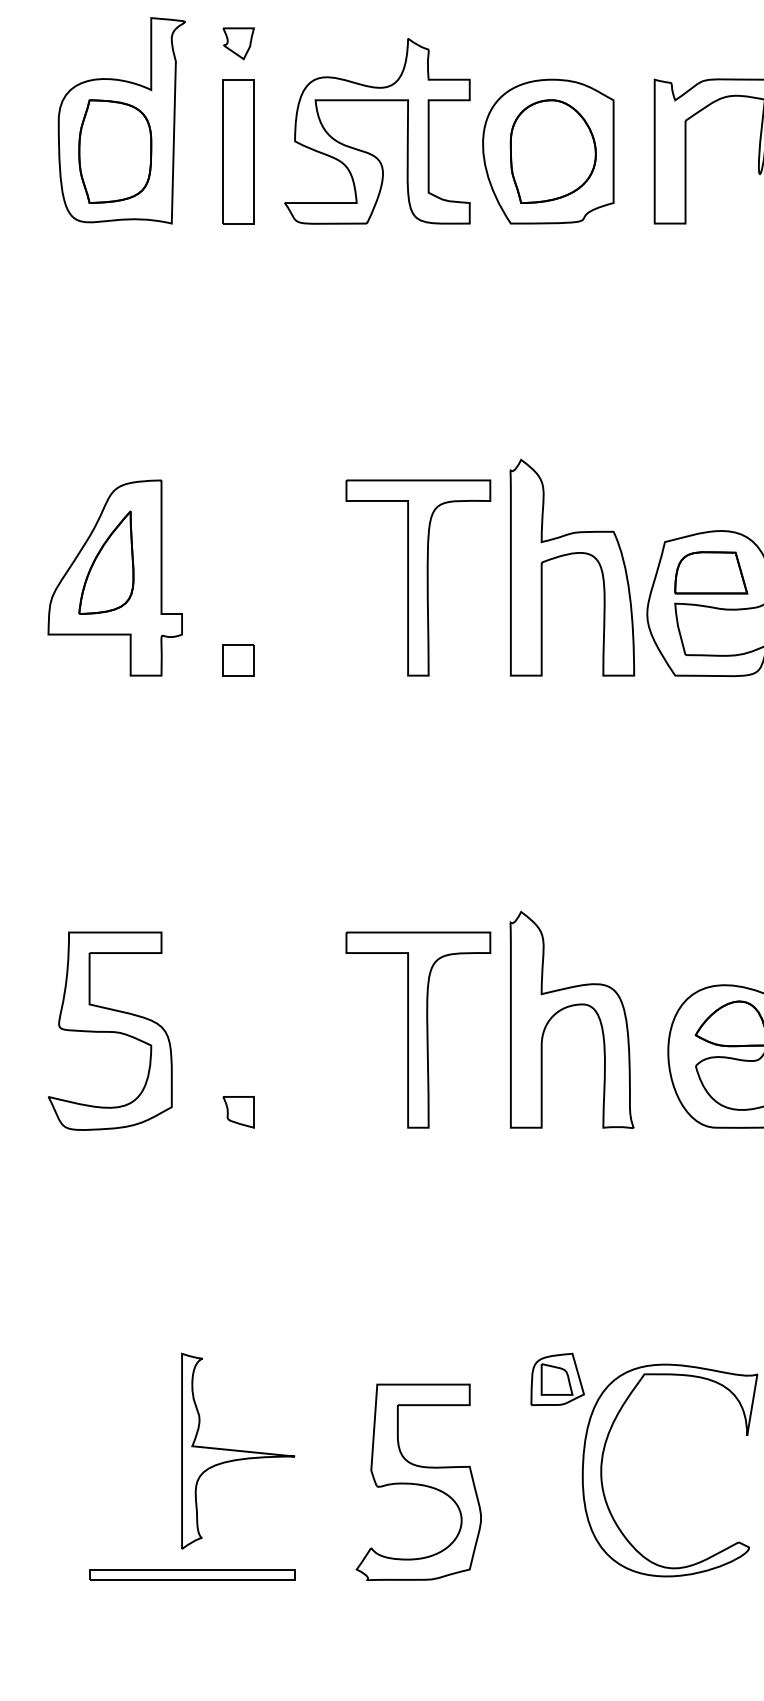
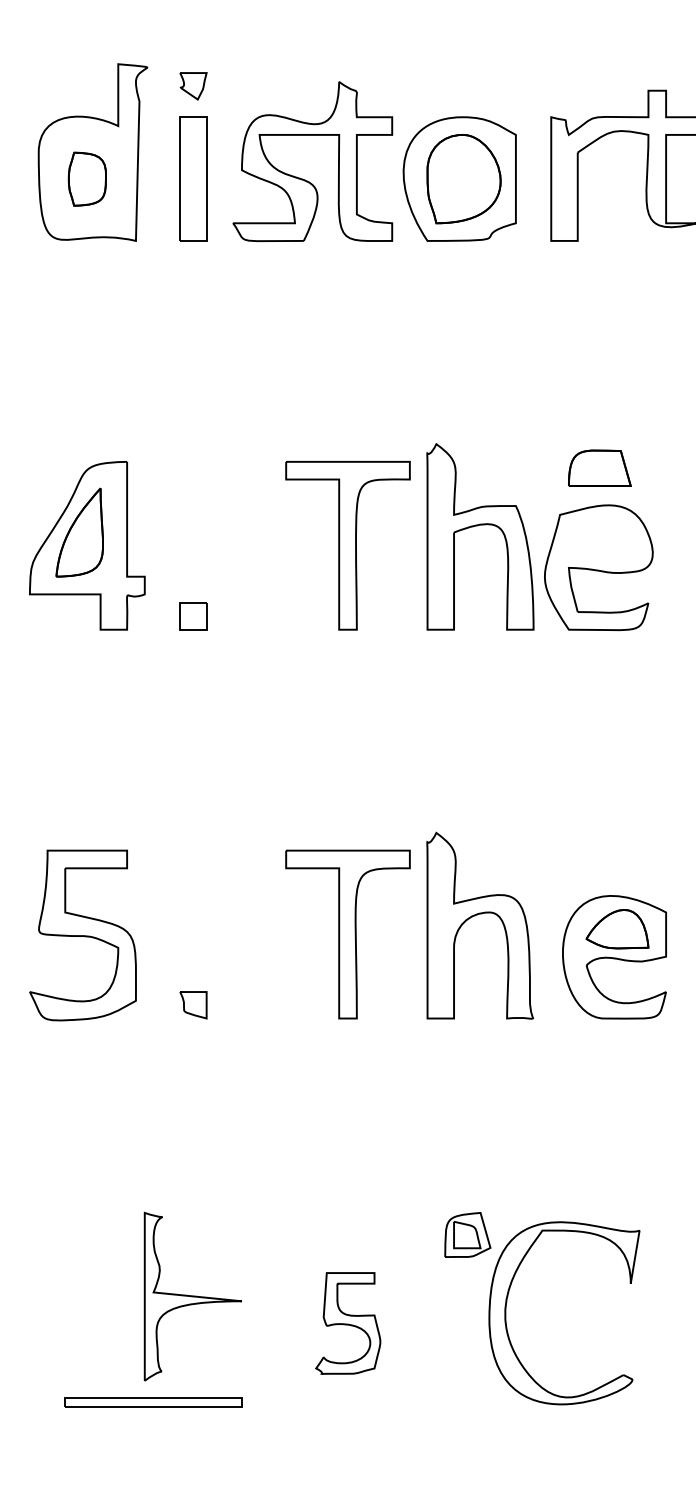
part: (115, 152) -> (87, 179), size x0.6
part: (710, 571) -> (599, 467), moved
part: (417, 1482) -> (347, 1323), size x0.6

